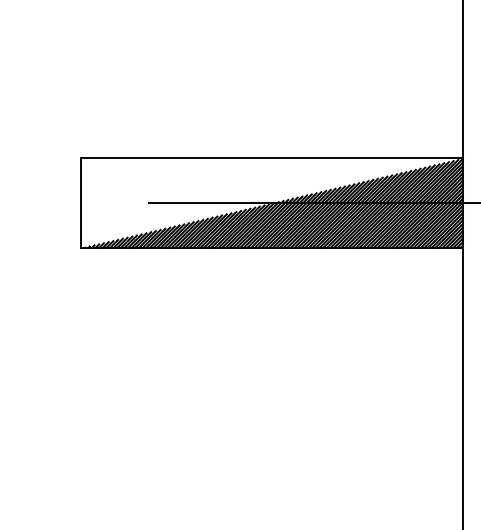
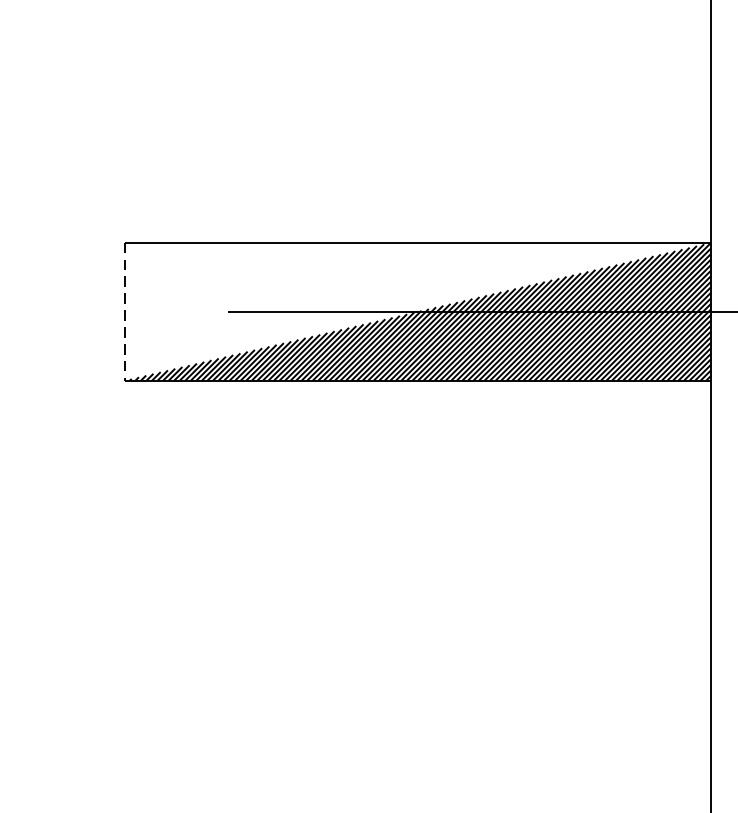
line: (81, 203) -> (125, 312), solid -> dashed

